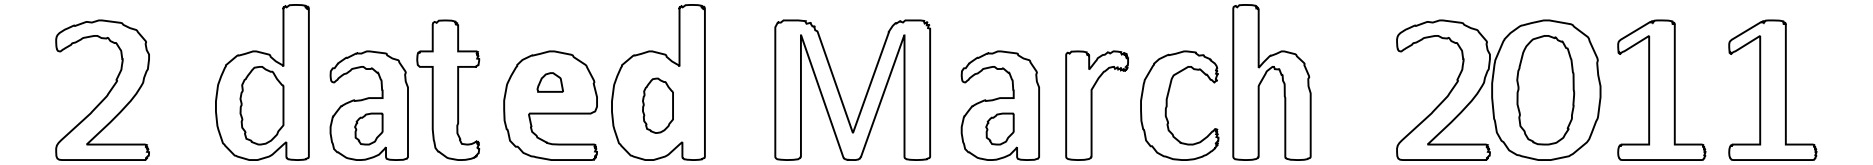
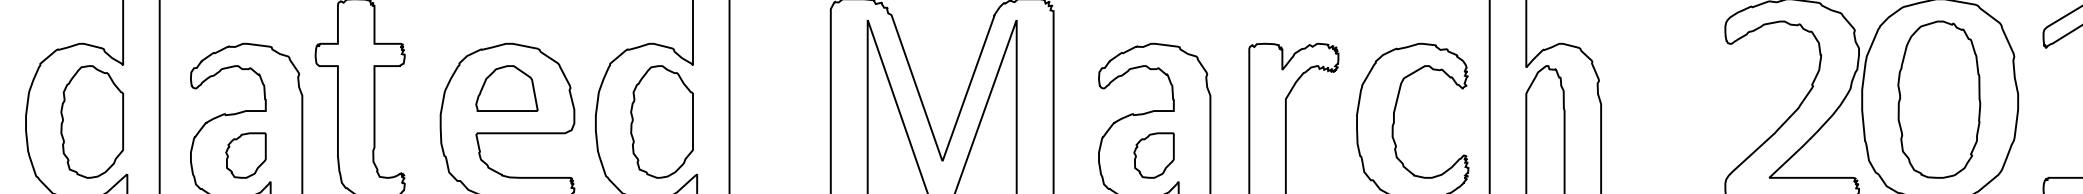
part: (550, 82) -> (507, 88), size x1.67
part: (657, 105) -> (661, 121), size x1.43

